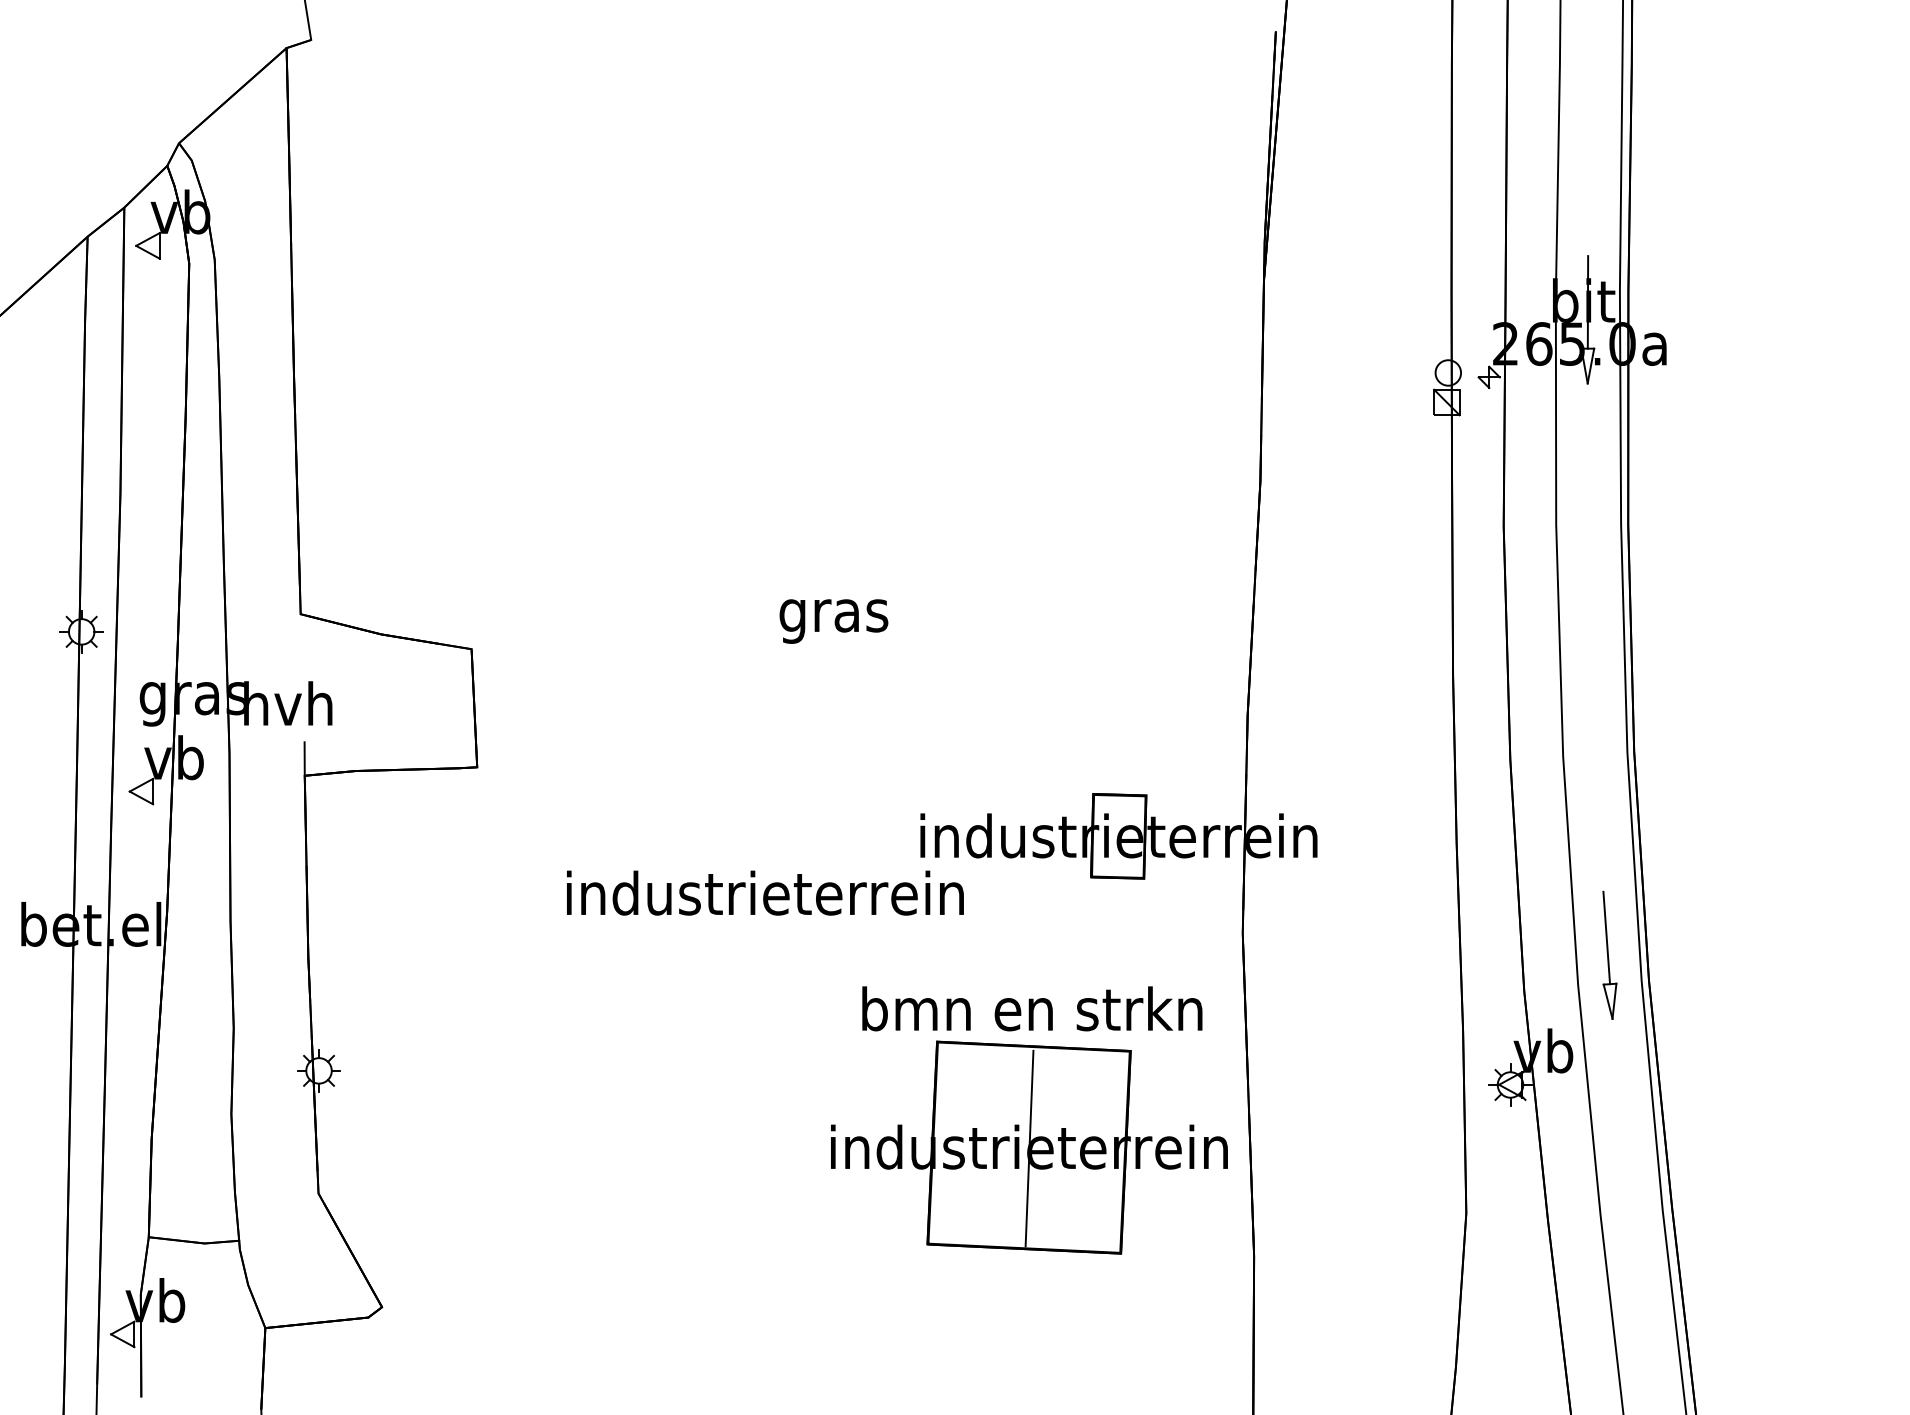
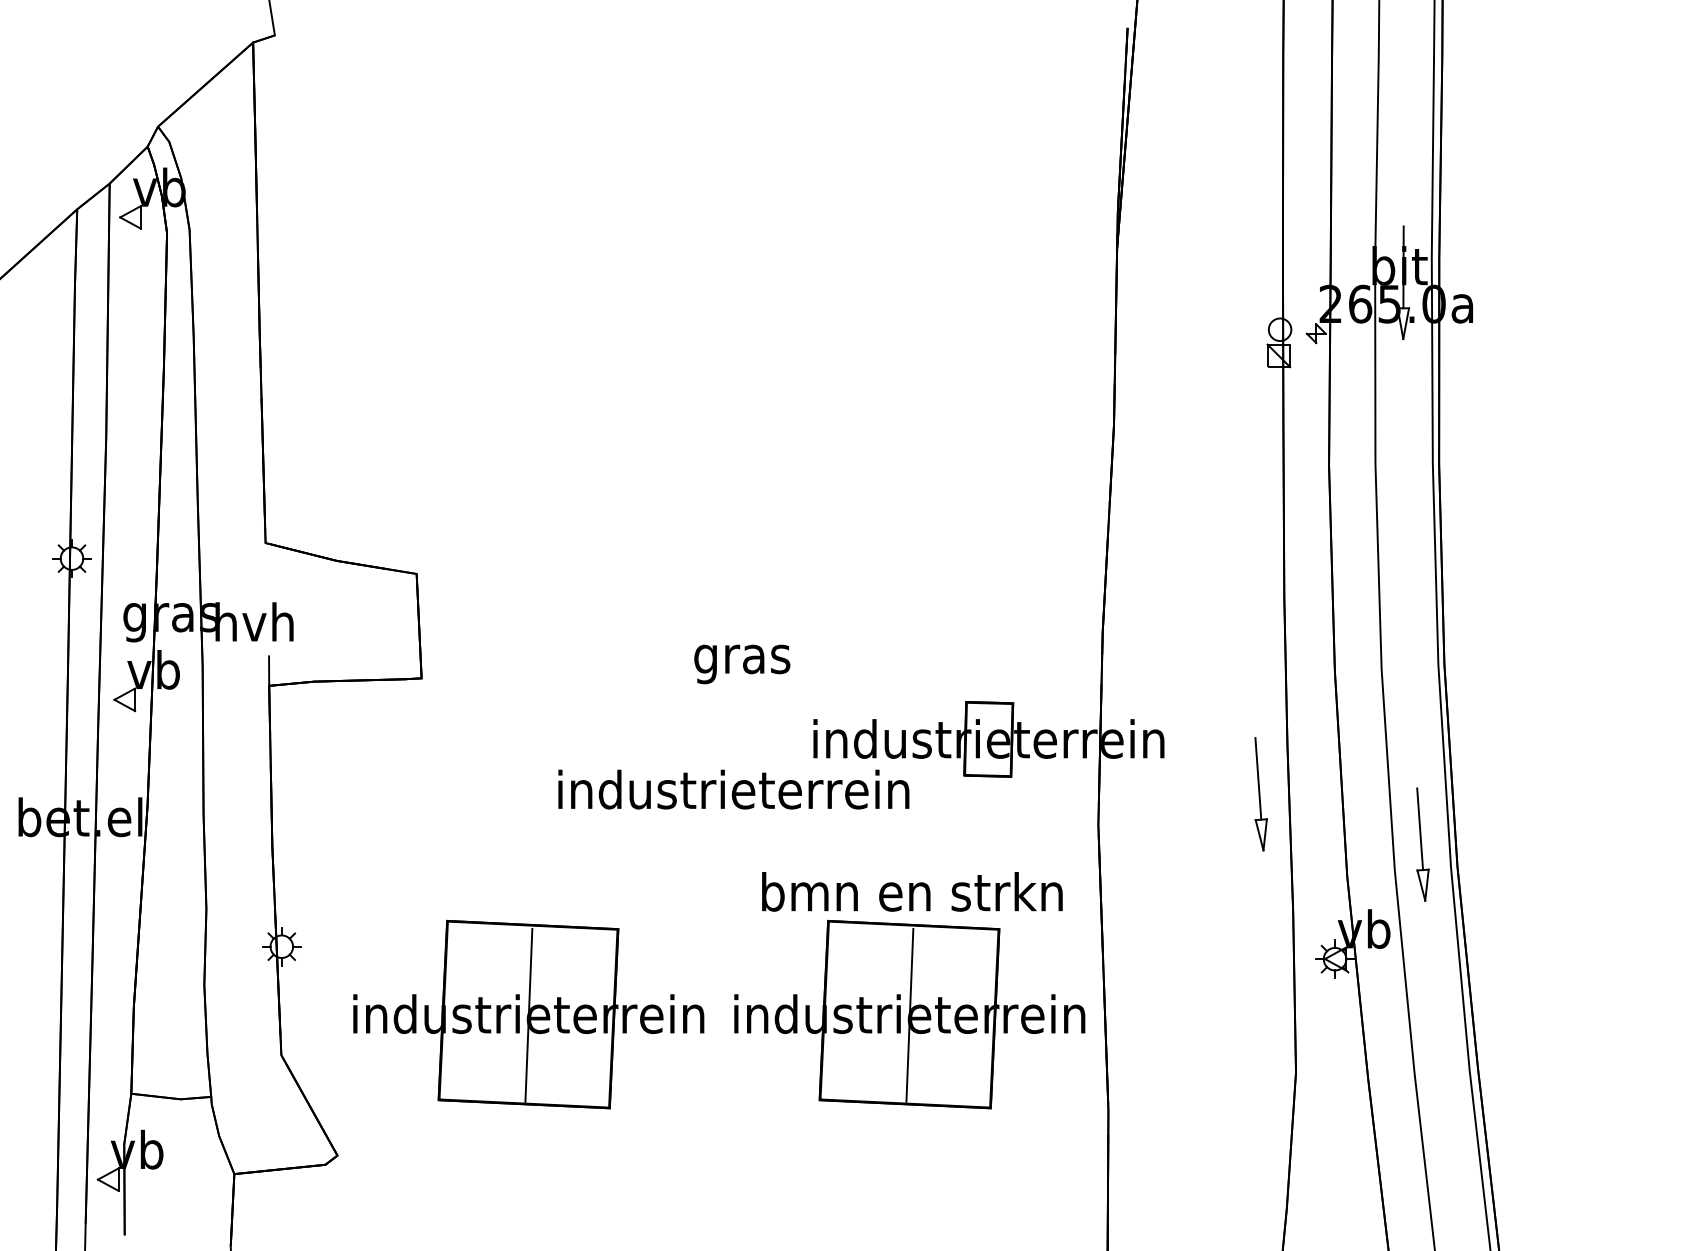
text: (833, 621) -> (741, 664), moved
text: (765, 892) -> (733, 789), moved
part: (1426, 897) -> (1260, 793), added
part: (598, 1147) -> (528, 1014), added

